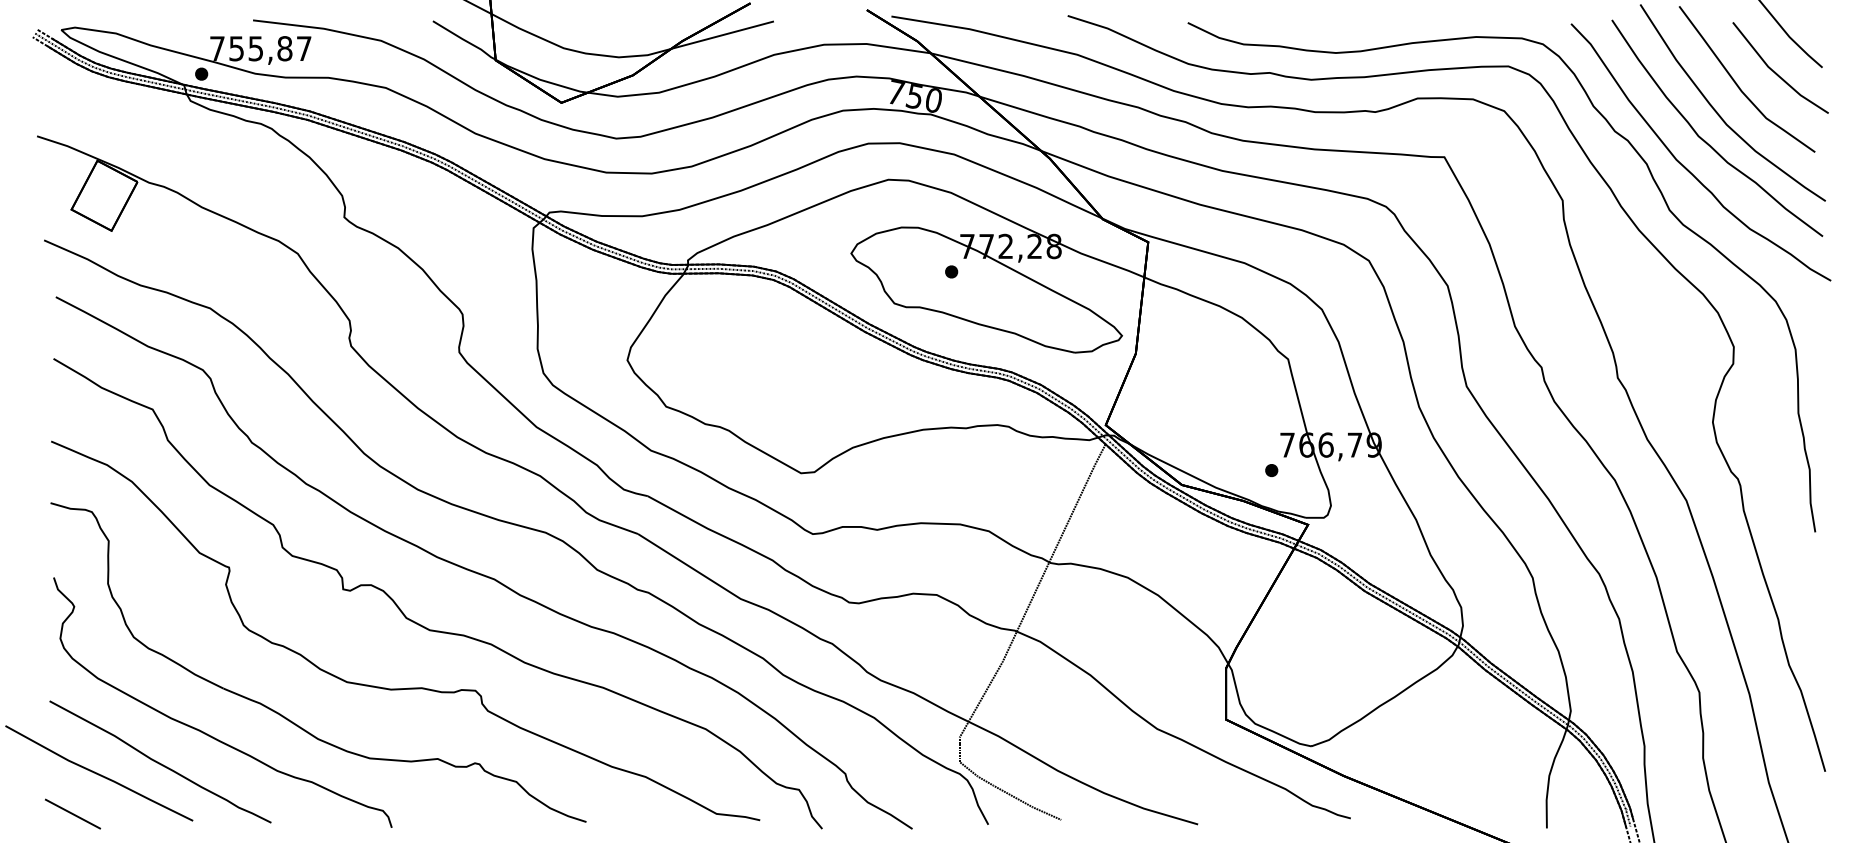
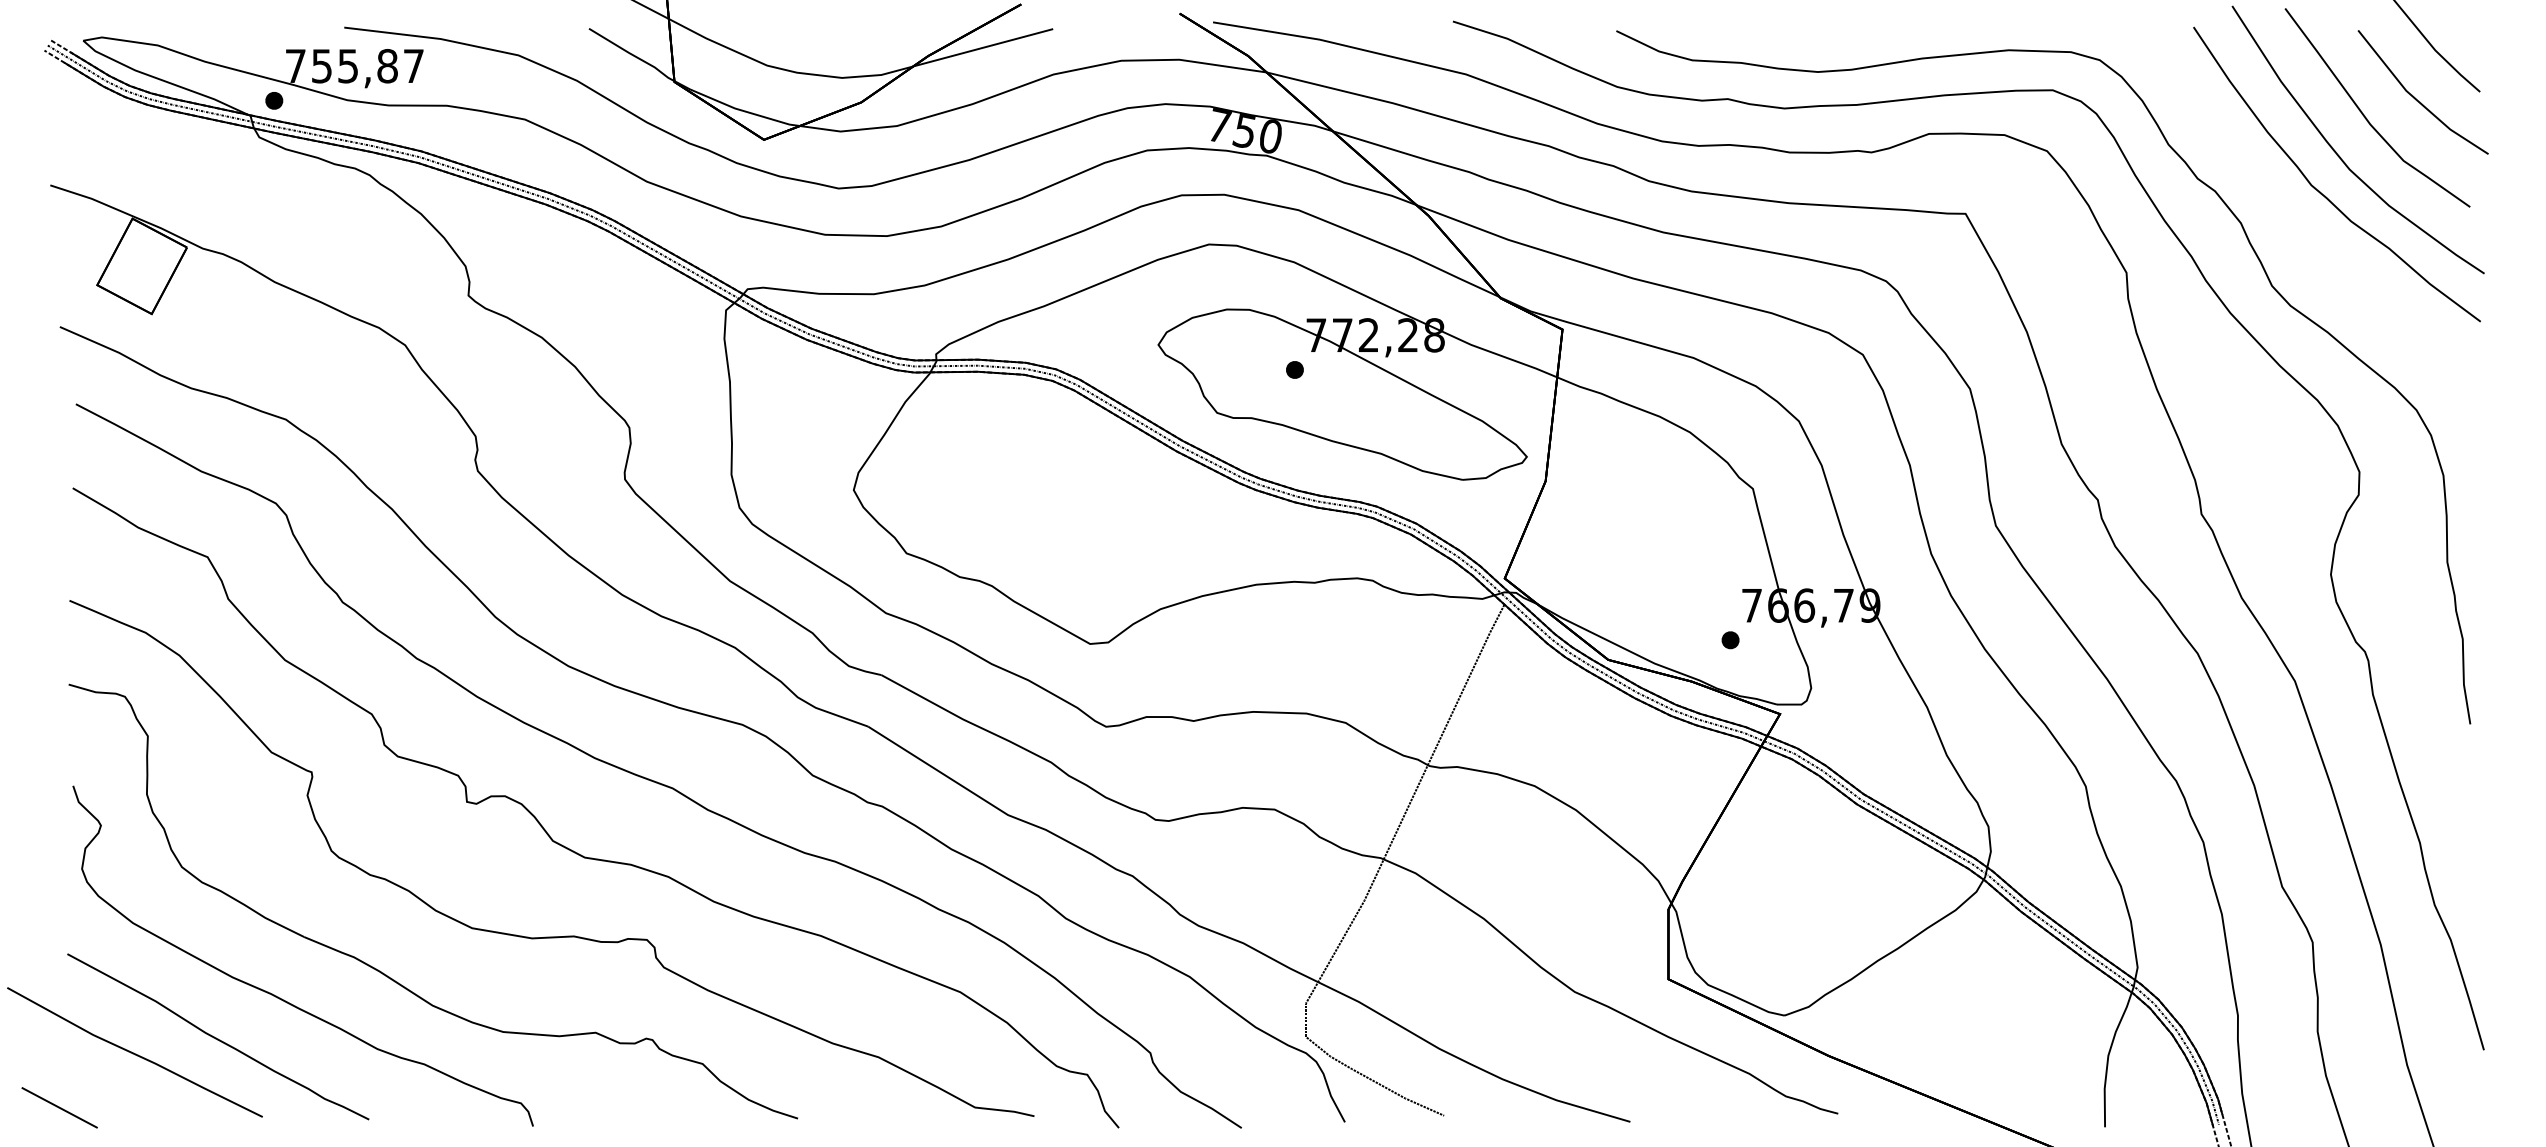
curve: (1685, 166) -> (2293, 226), removed
line: (73, 813) -> (60, 1106), moved

